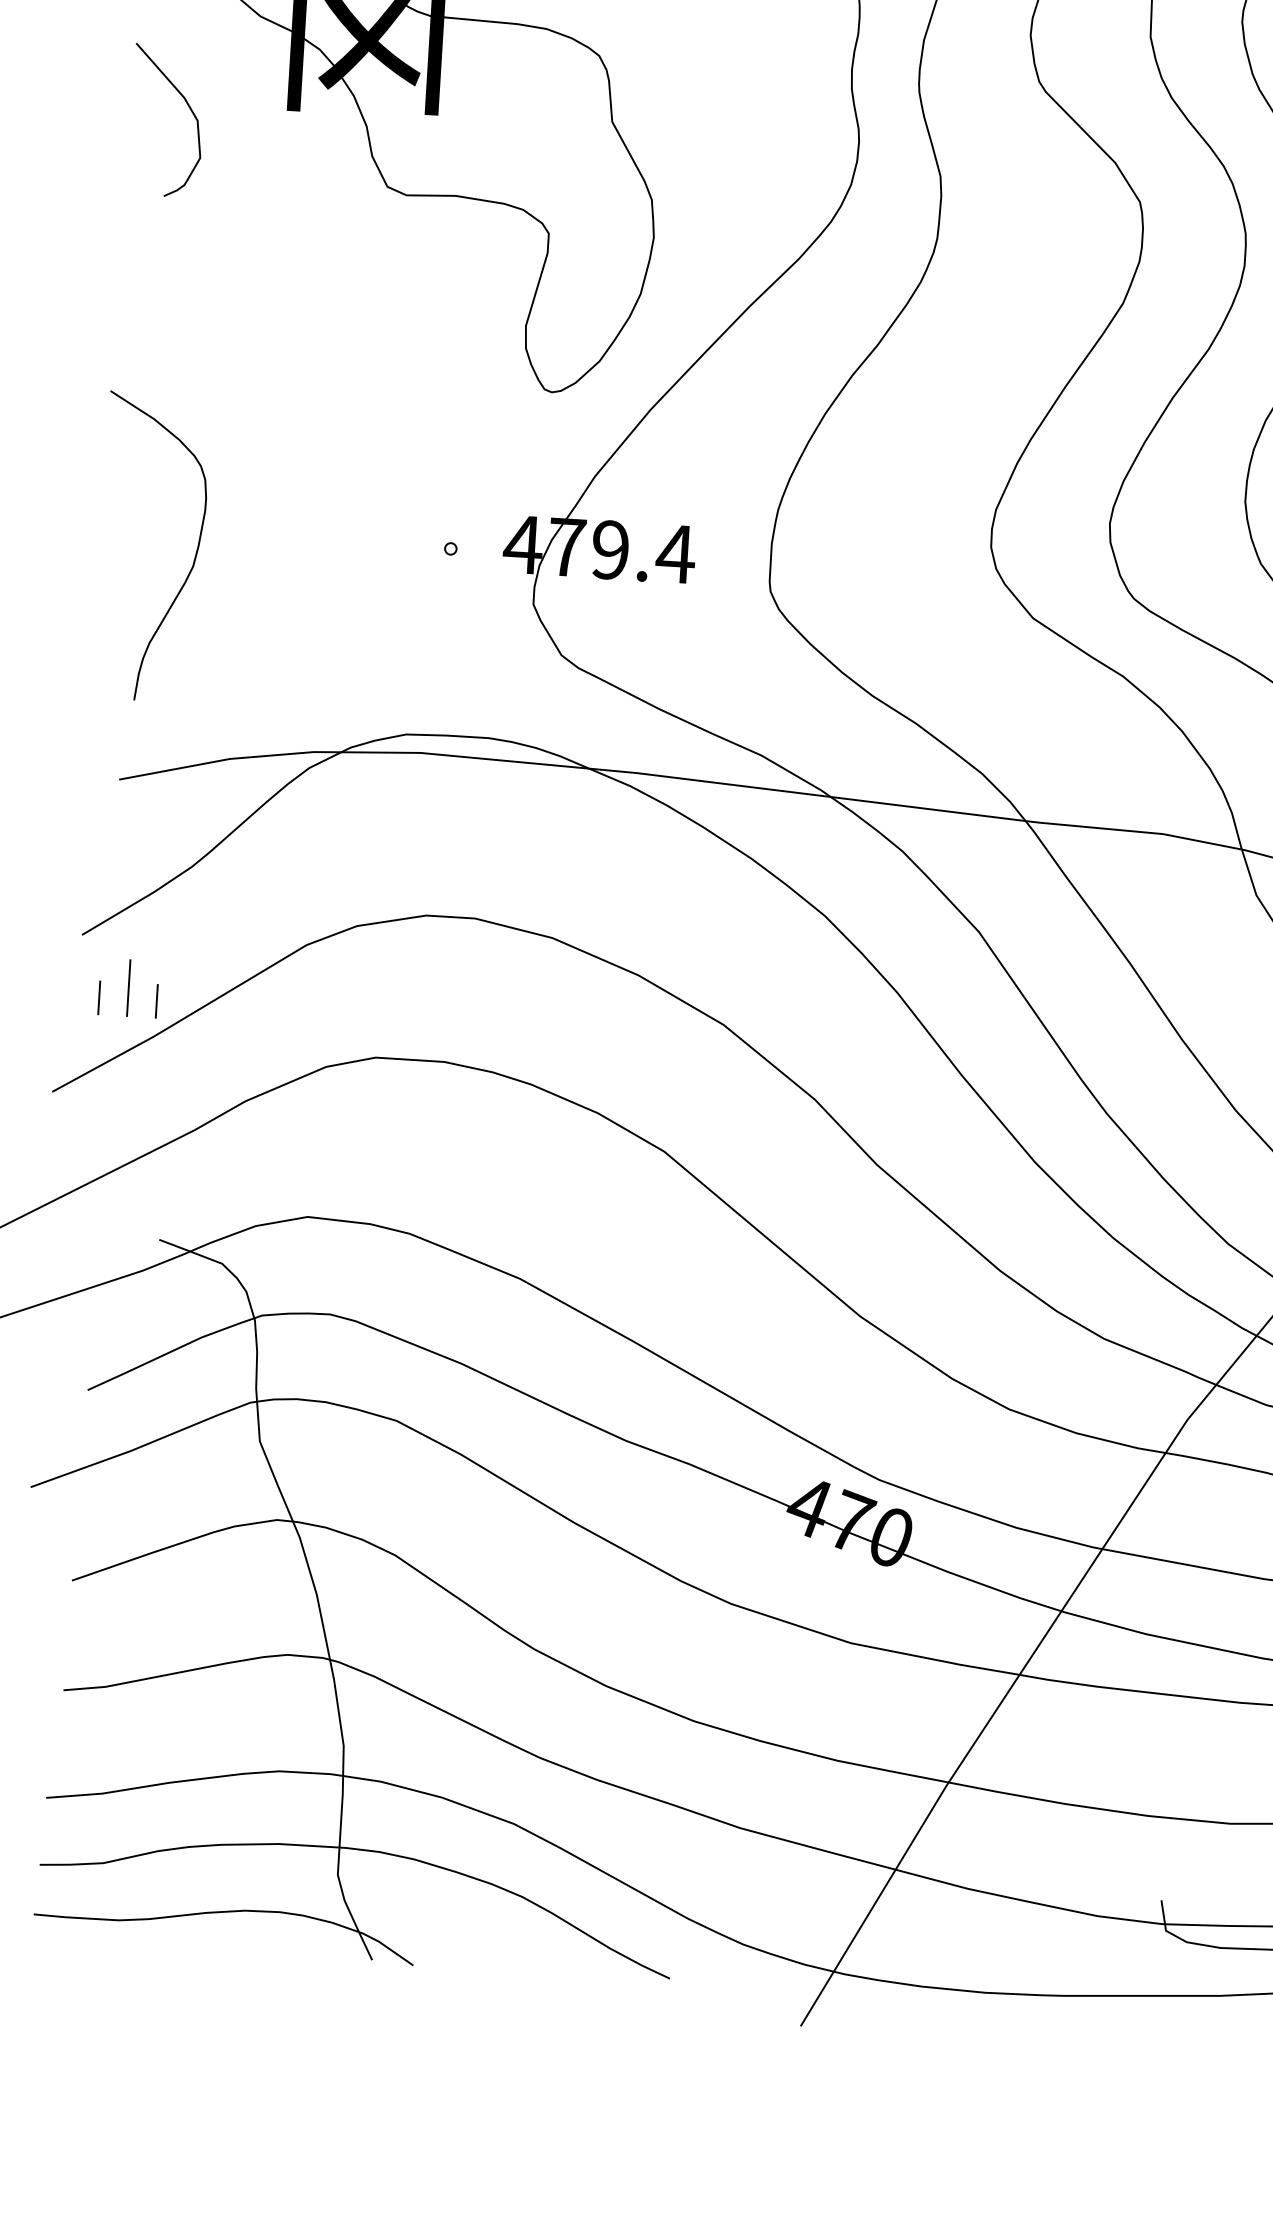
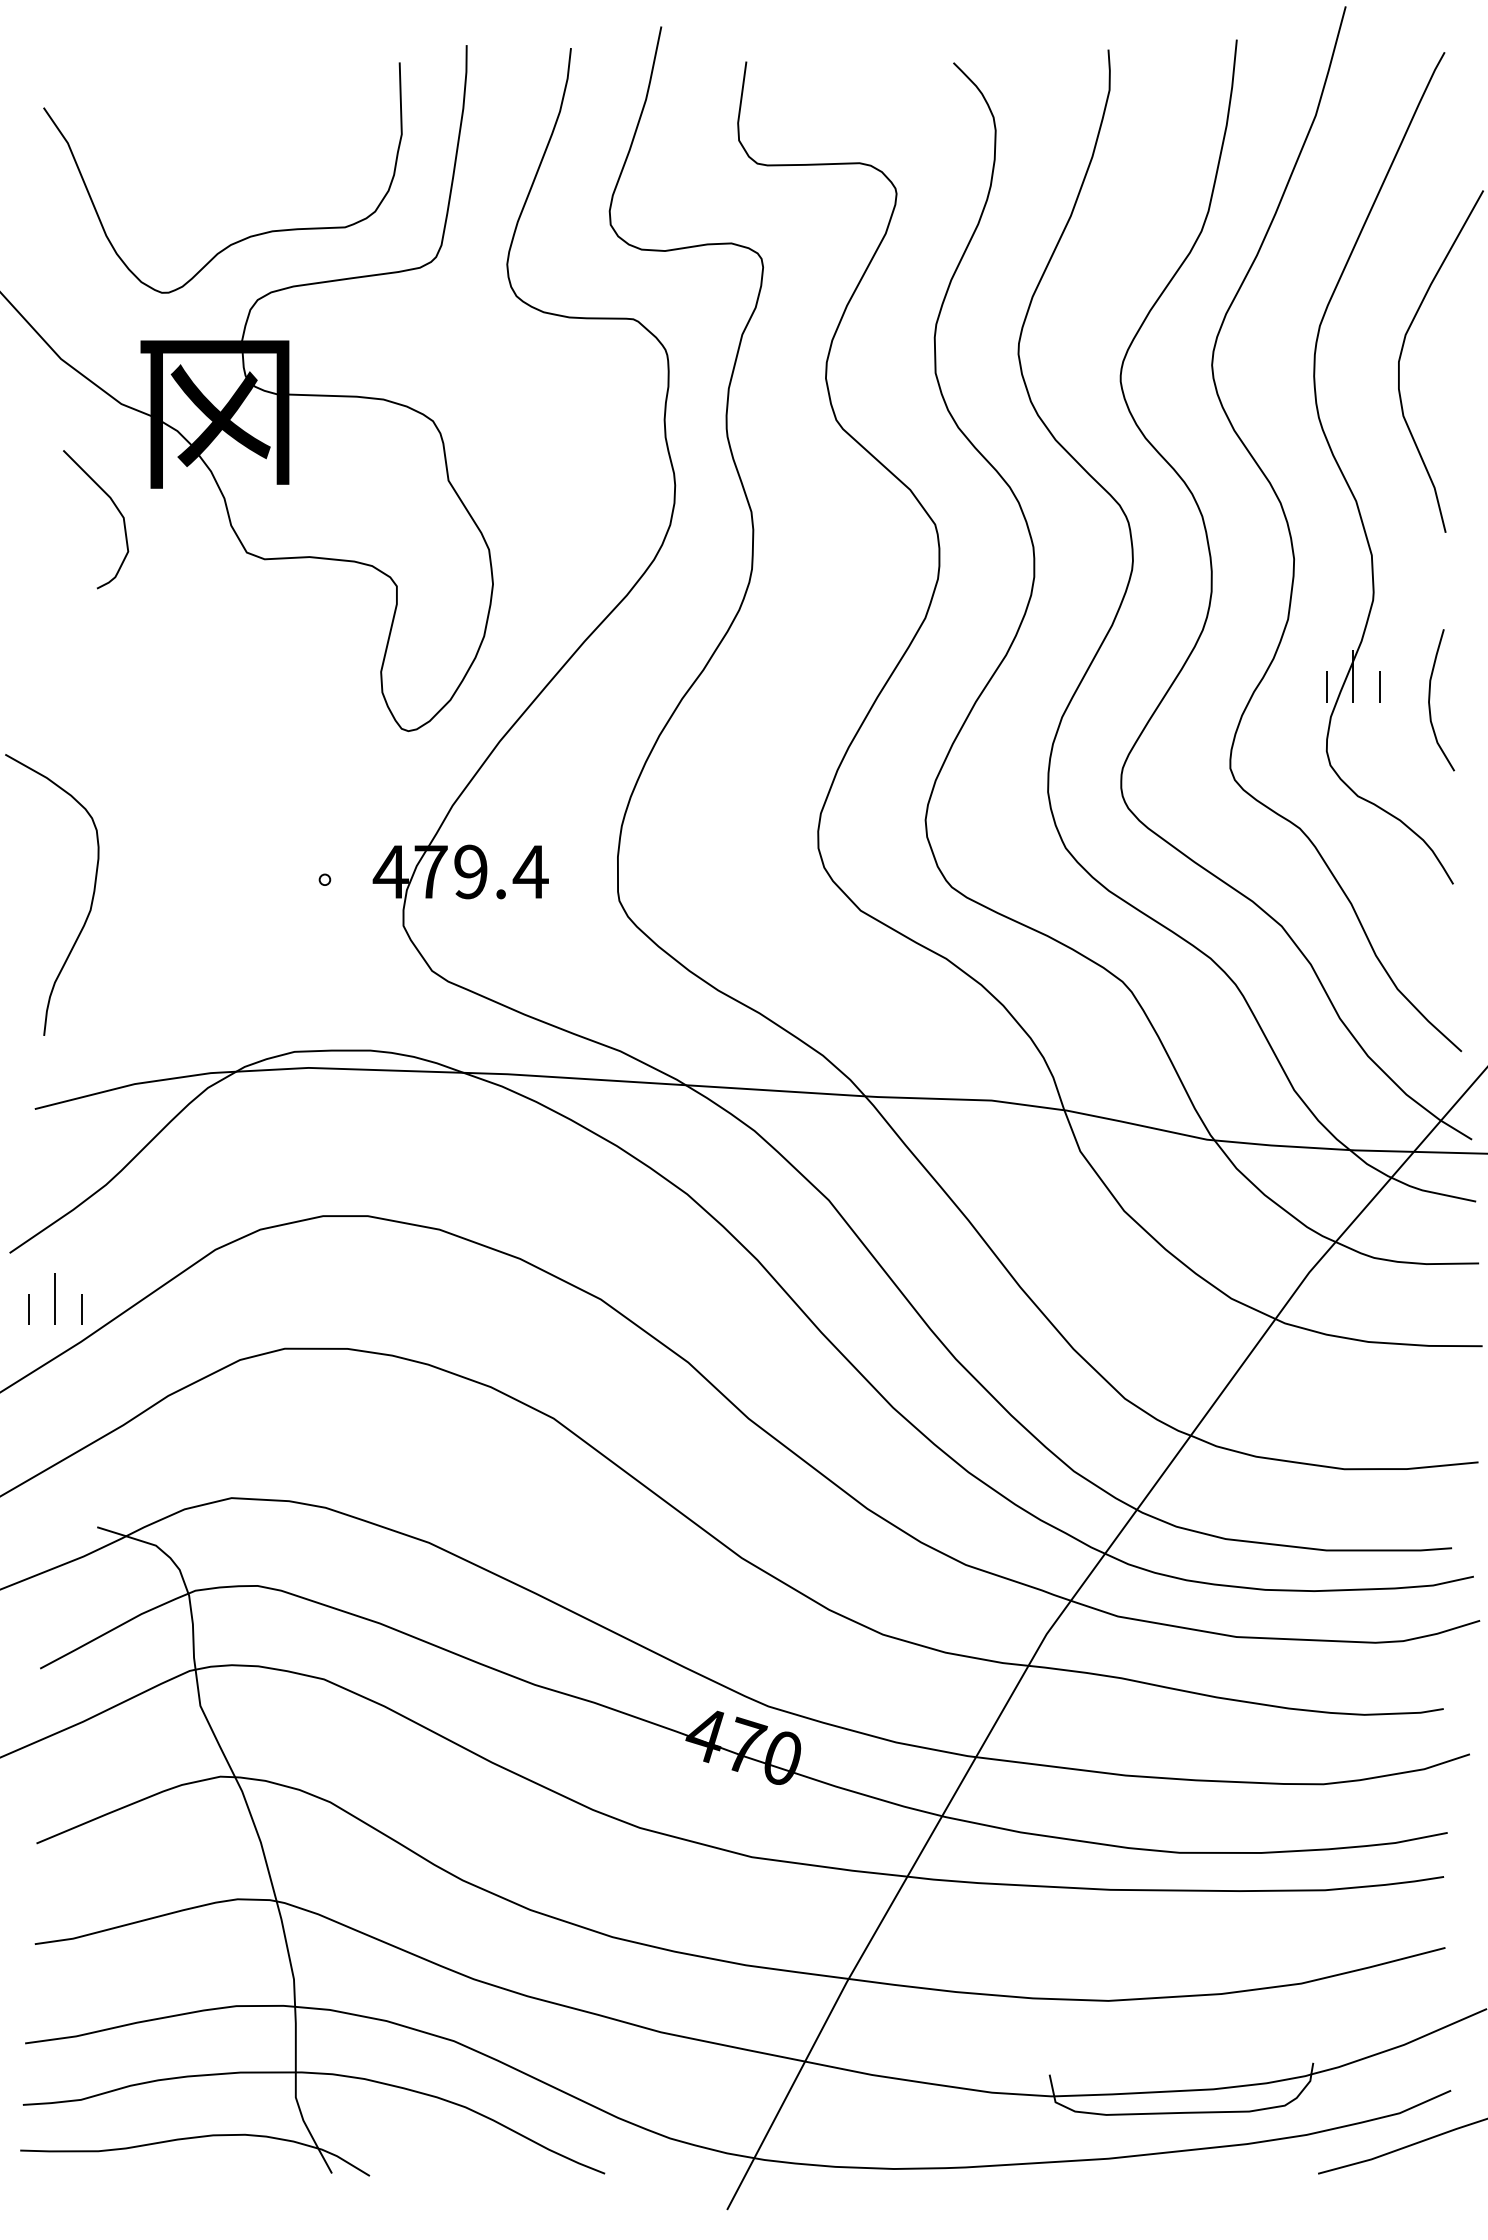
curve: (189, 108) -> (115, 507), moved

